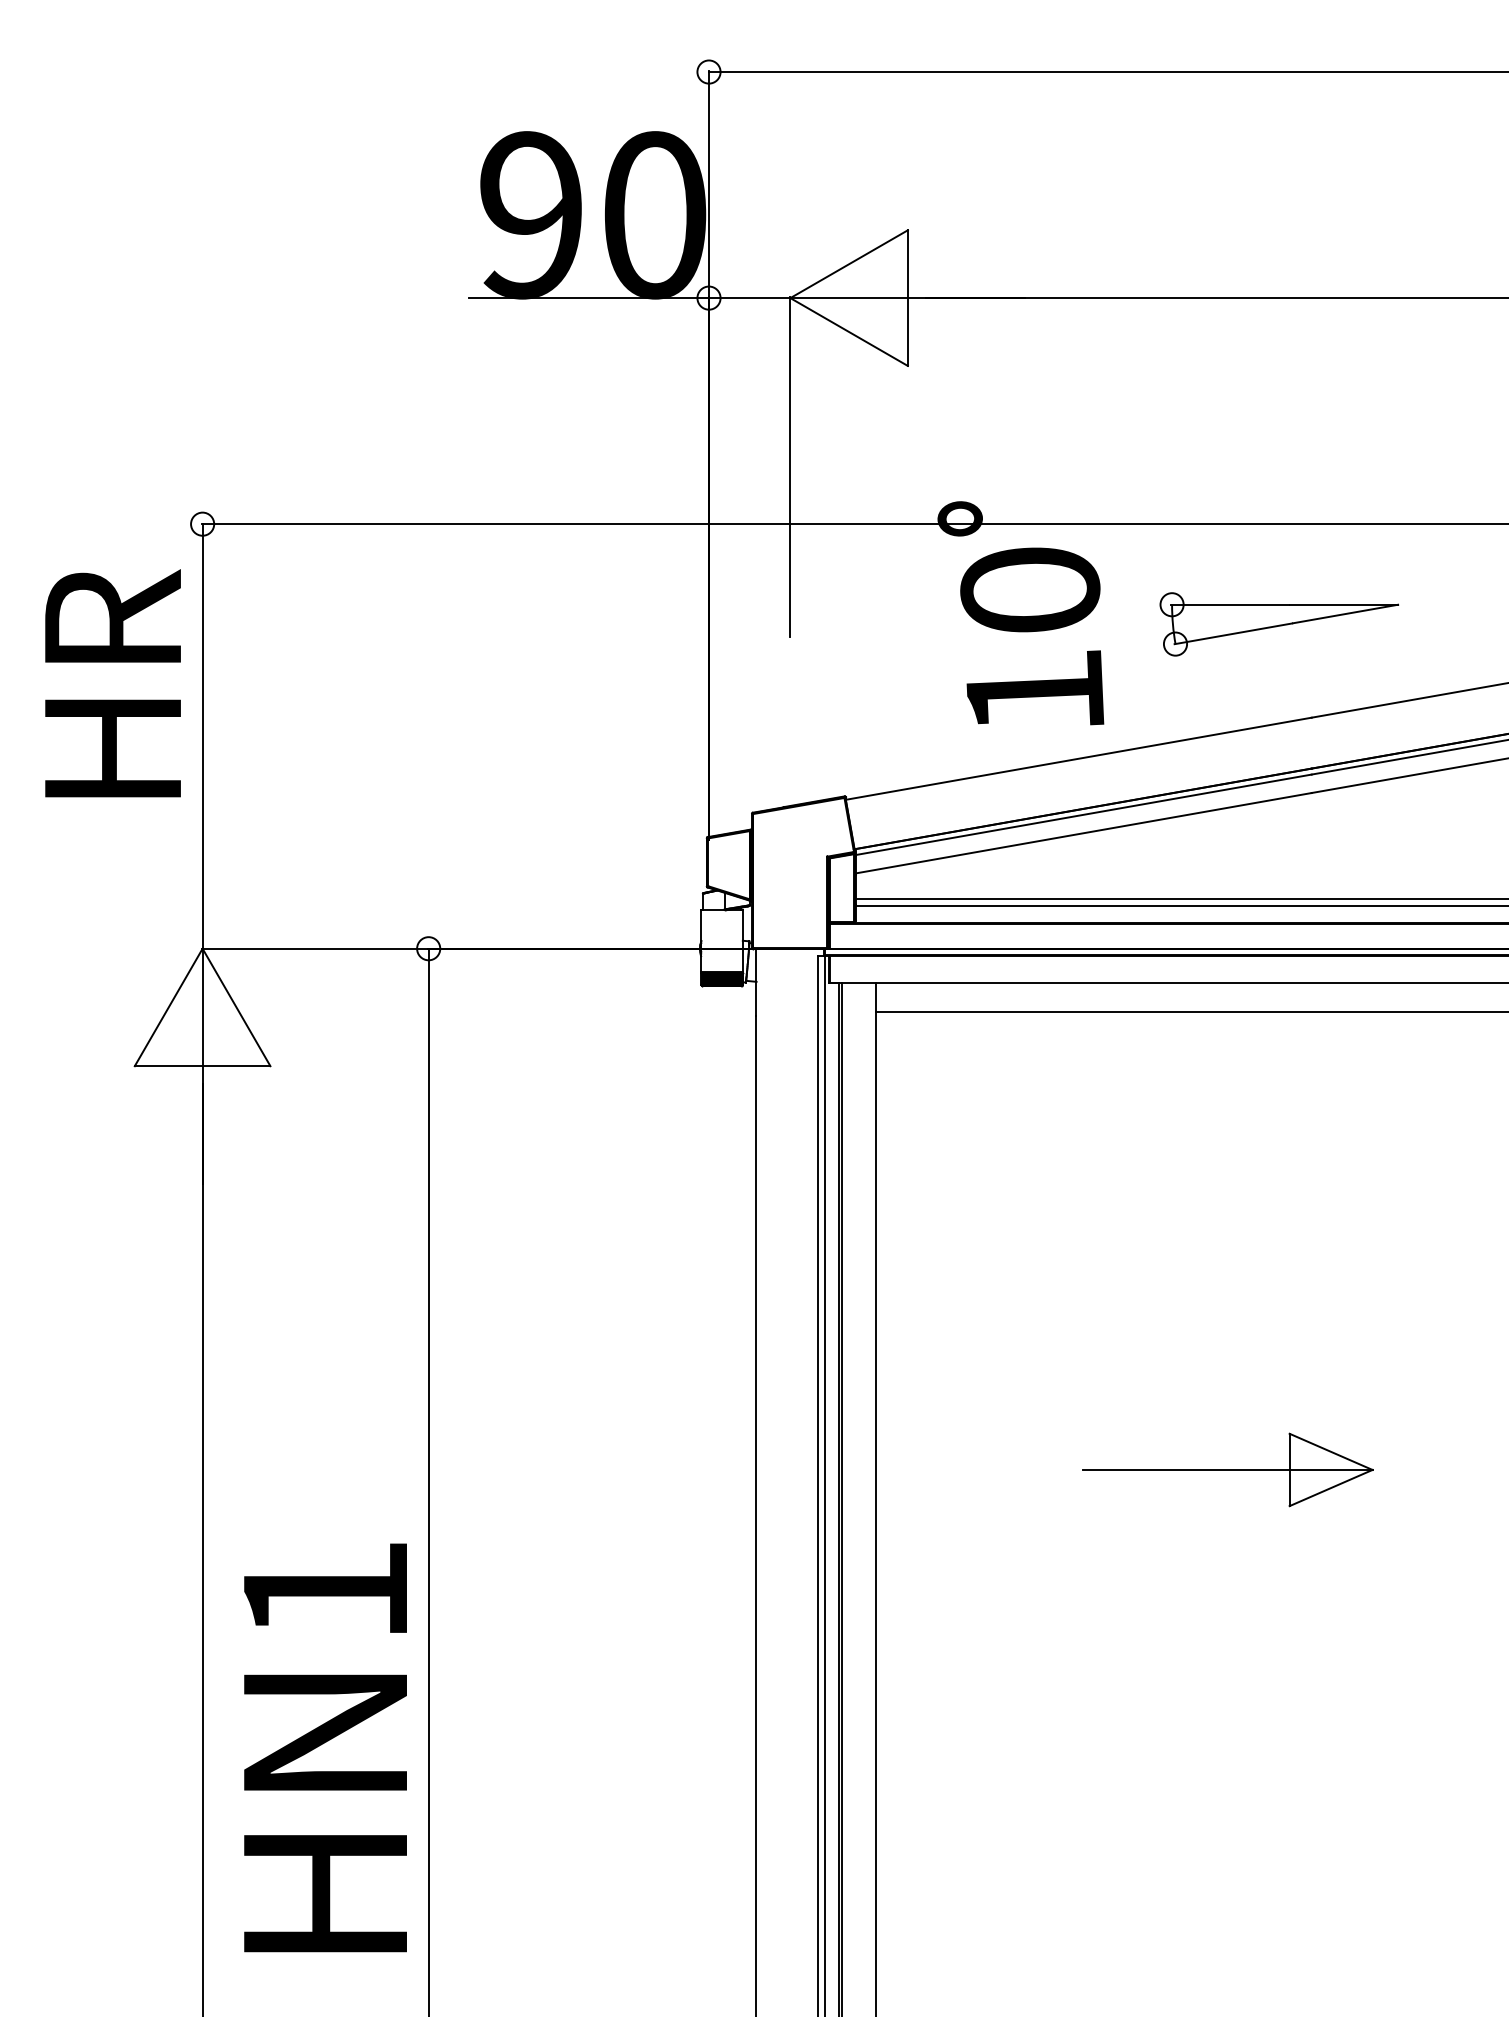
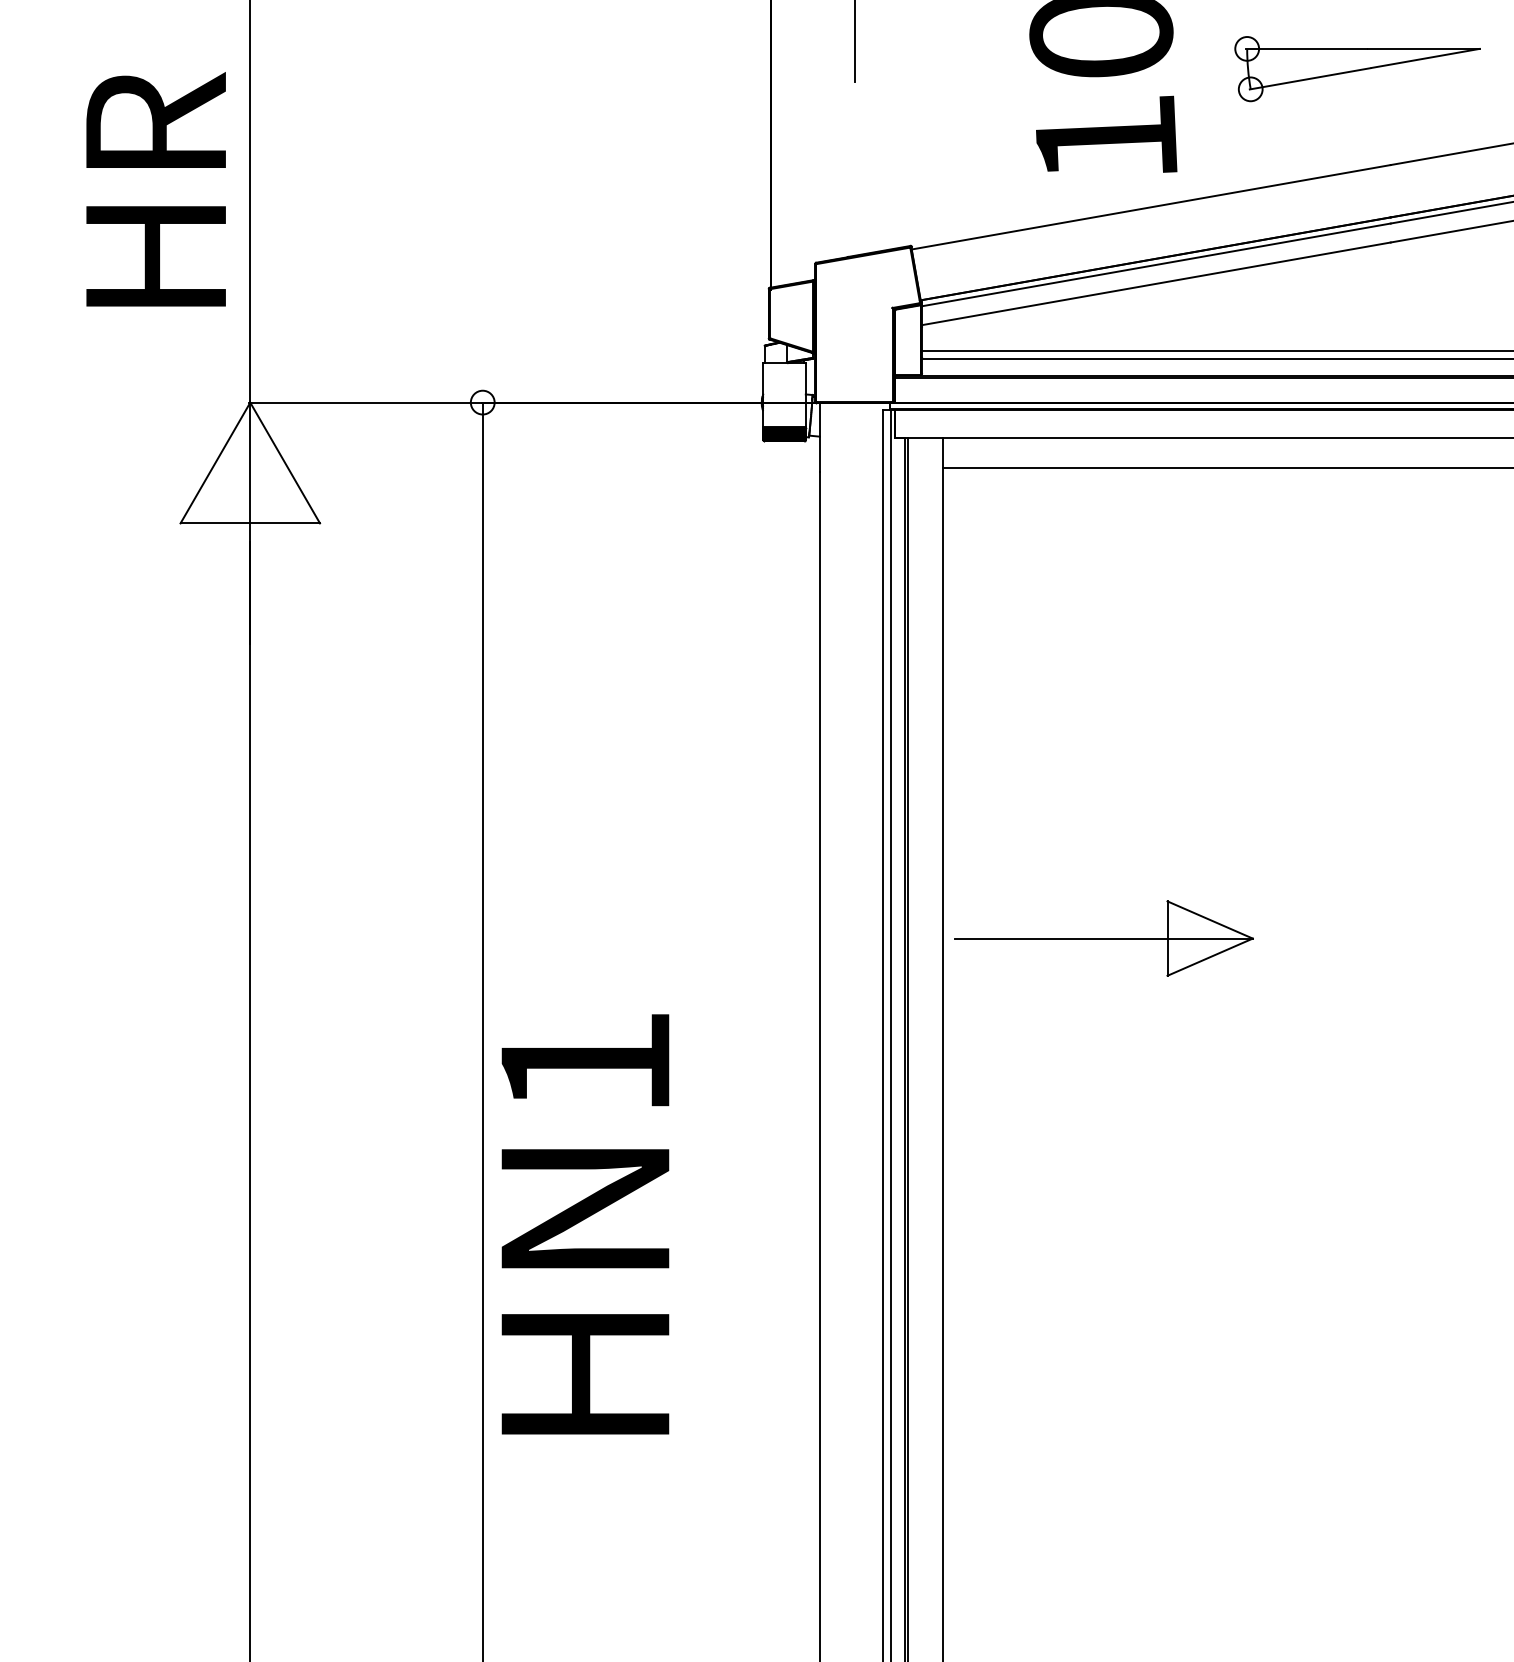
text: (112, 683) -> (155, 189), moved
part: (1227, 1469) -> (1103, 938), moved
text: (325, 1747) -> (585, 1223), moved

